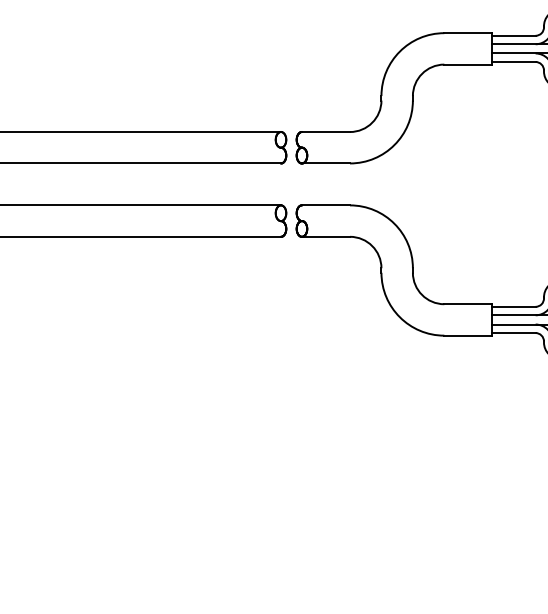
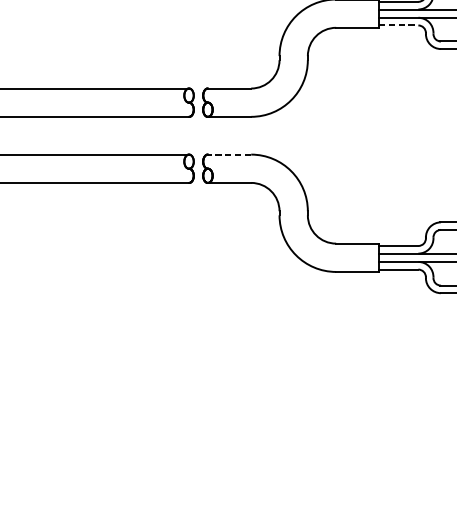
line: (514, 62) -> (399, 25), solid -> dashed
line: (325, 205) -> (229, 154), solid -> dashed

